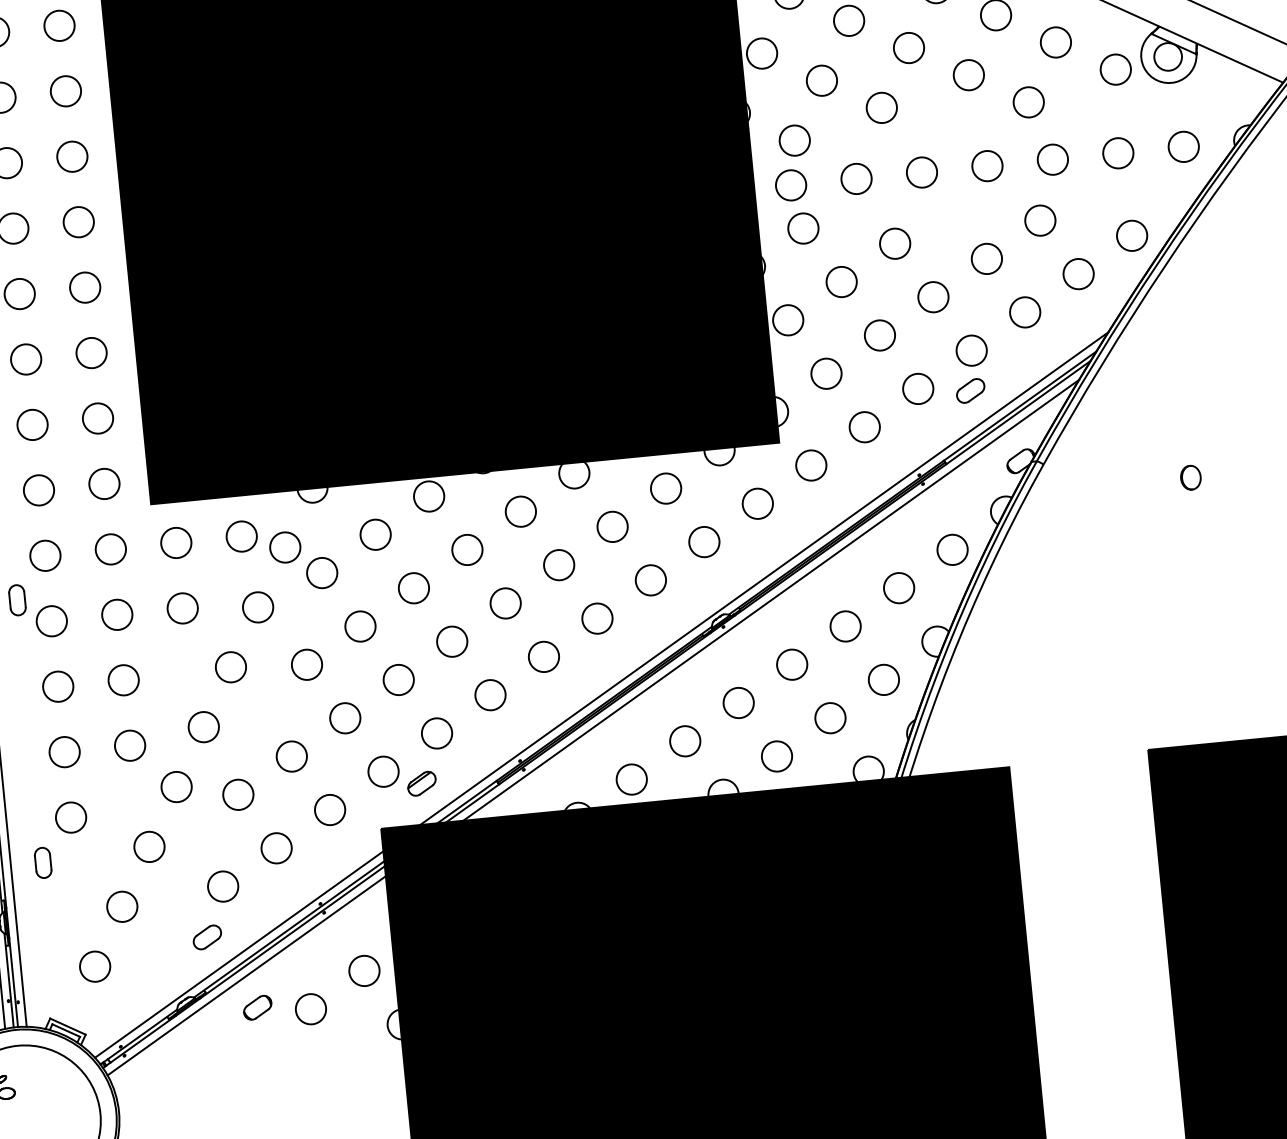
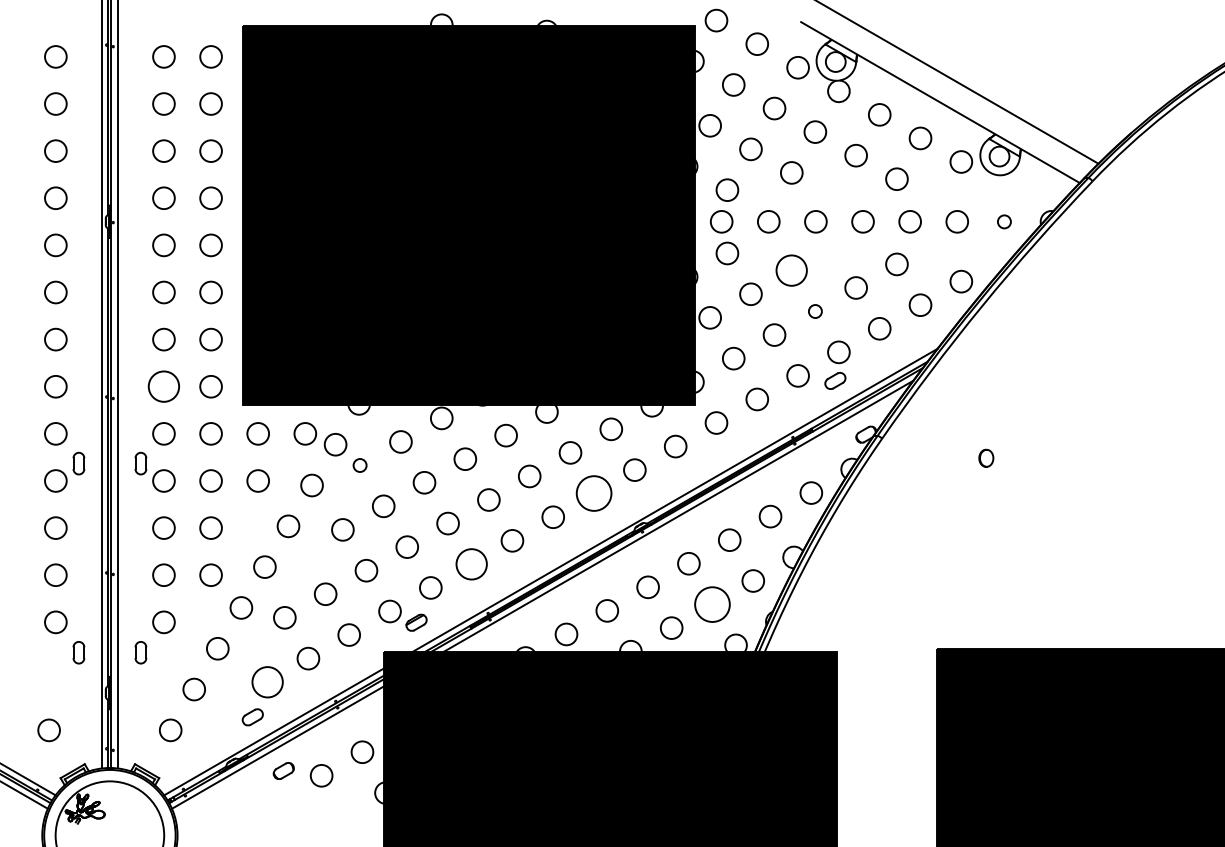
circle: (1183, 146) -> (1004, 221), size x0.6
circle: (894, 243) -> (791, 270), size x1.4
circle: (933, 297) -> (815, 311), size x0.6
circle: (38, 490) -> (163, 386), size x1.4
circle: (321, 573) -> (359, 465), size x0.6
circle: (650, 580) -> (593, 493), size x1.6
circle: (490, 695) -> (471, 564), size x1.4
circle: (830, 718) -> (712, 604), size x1.6
circle: (222, 885) -> (267, 681), size x1.4

